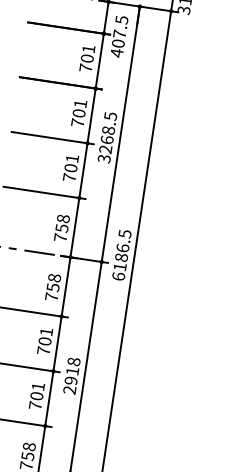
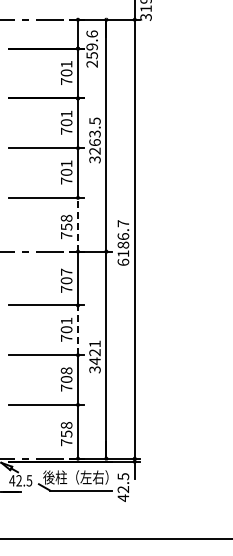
text: (118, 36) -> (91, 49), 407.5 -> 259.6
text: (108, 129) -> (94, 133), 3268.5 -> 3263.5
line: (75, 227) -> (78, 224), solid -> dashed
text: (125, 233) -> (123, 223), 6186.5 -> 6186.7
text: (53, 282) -> (66, 276), 758 -> 707
line: (58, 344) -> (78, 330), solid -> dashed
text: (71, 375) -> (94, 356), 2918 -> 3421
text: (38, 386) -> (66, 370), 701 -> 708

